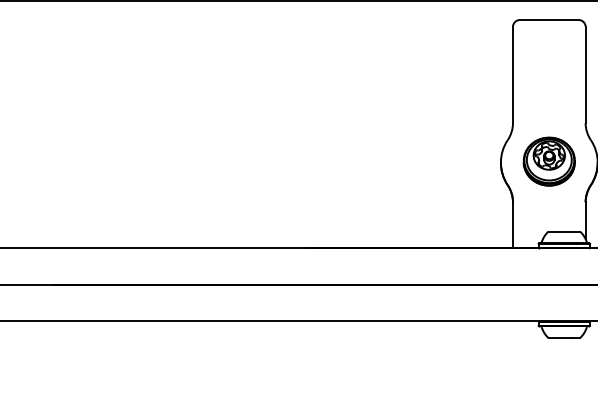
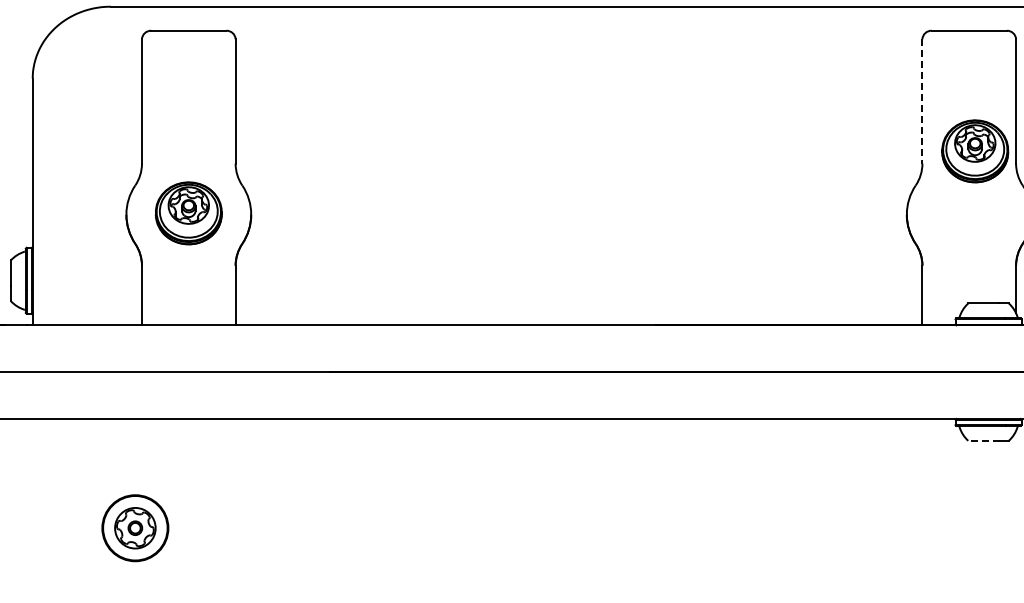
line: (513, 74) -> (922, 101), solid -> dashed
part: (549, 161) -> (975, 151), moved
line: (560, 337) -> (983, 440), solid -> dashed

